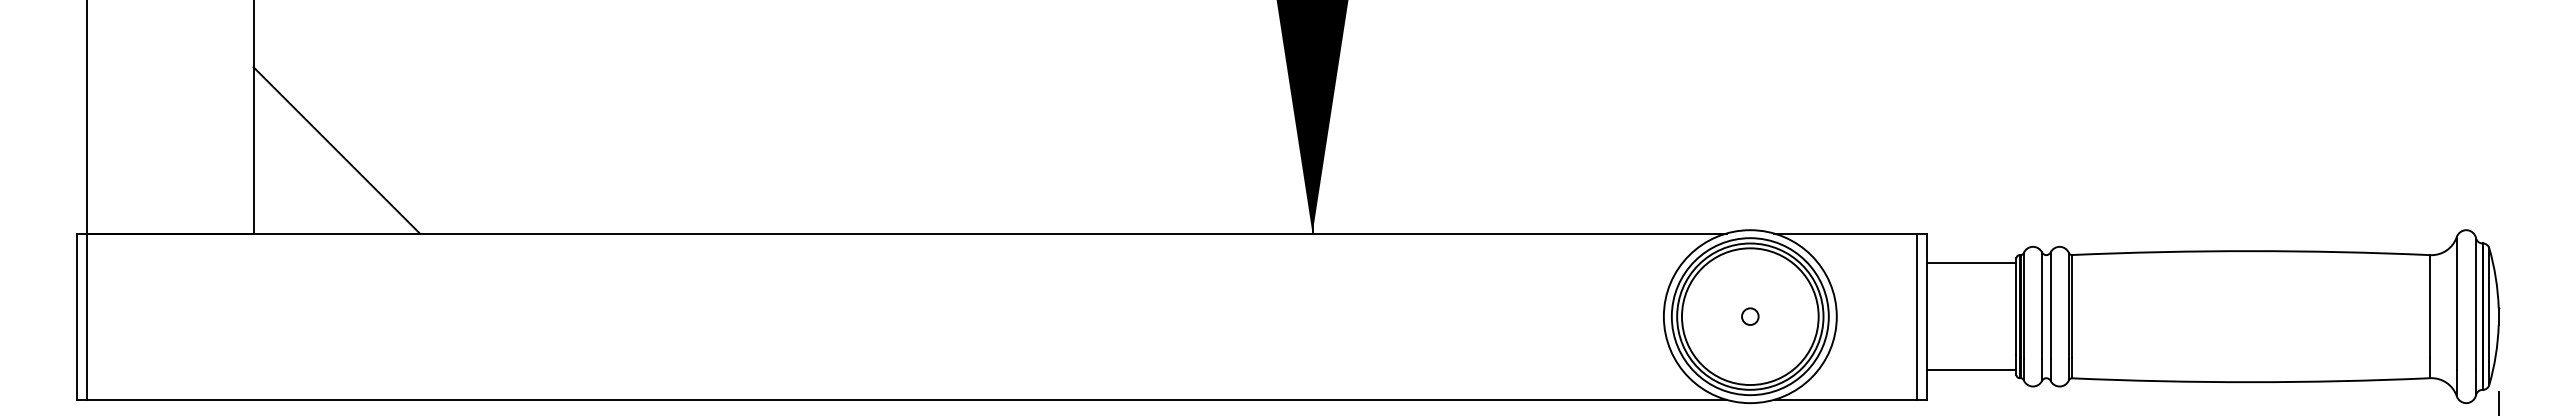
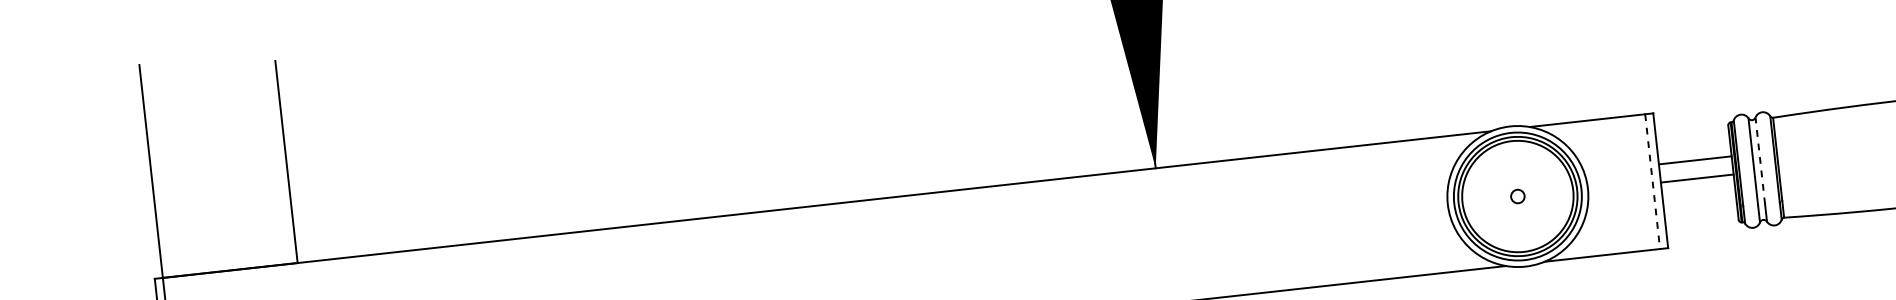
line: (336, 150) -> (357, 188), removed
line: (1971, 263) -> (1695, 160), moved
line: (2050, 305) -> (1760, 160), solid -> dashed
line: (1916, 317) -> (1652, 182), solid -> dashed
line: (1971, 369) -> (1697, 178), moved

